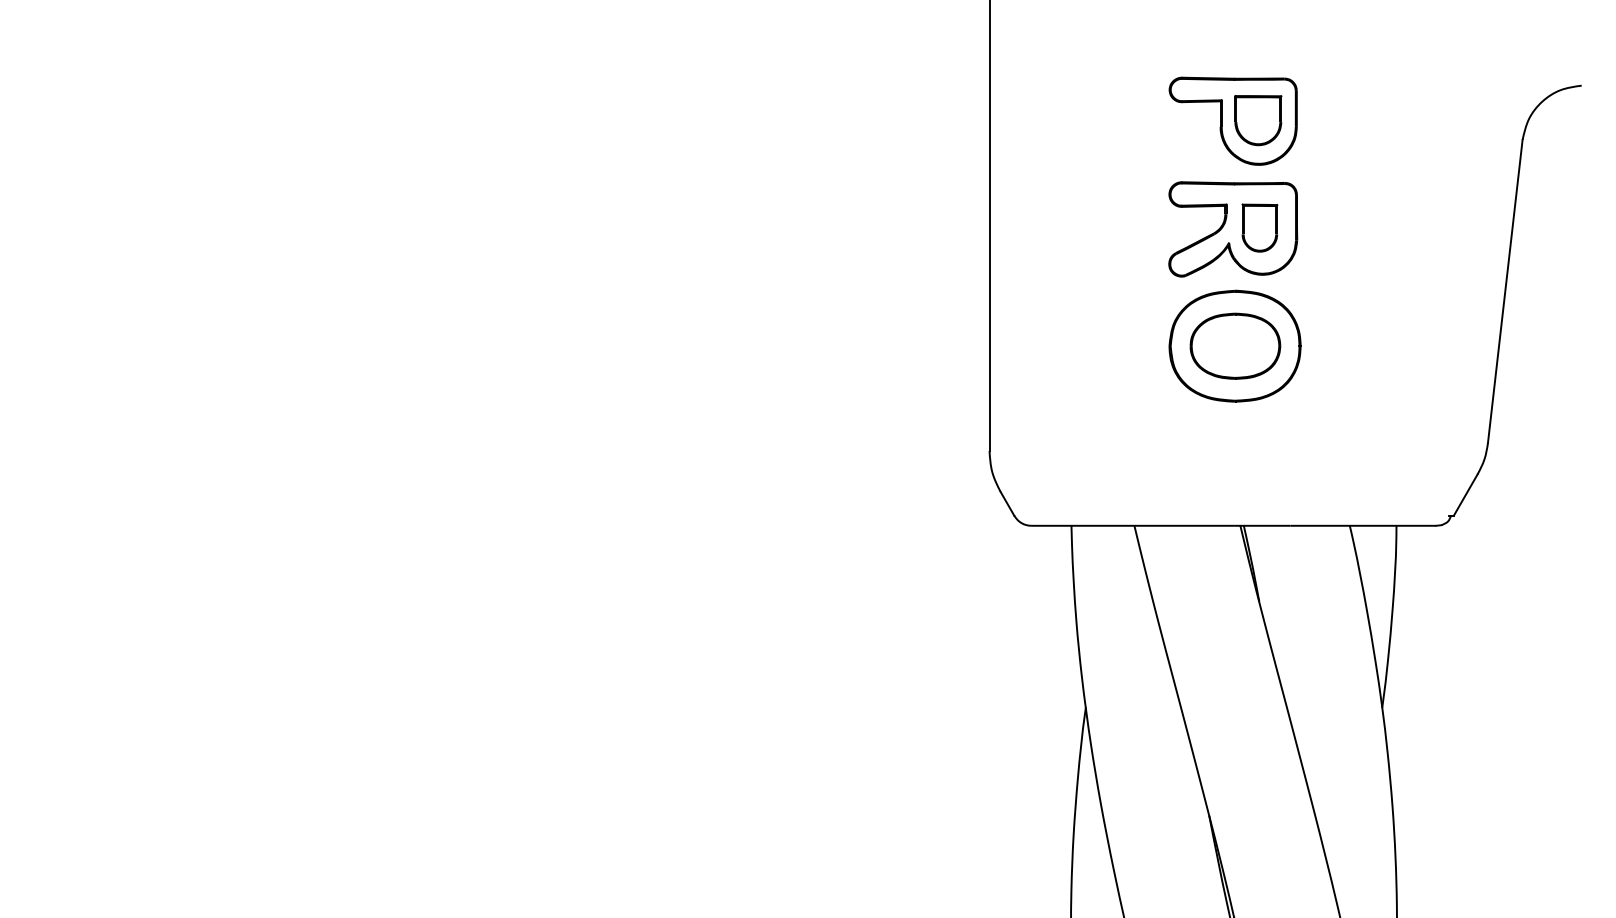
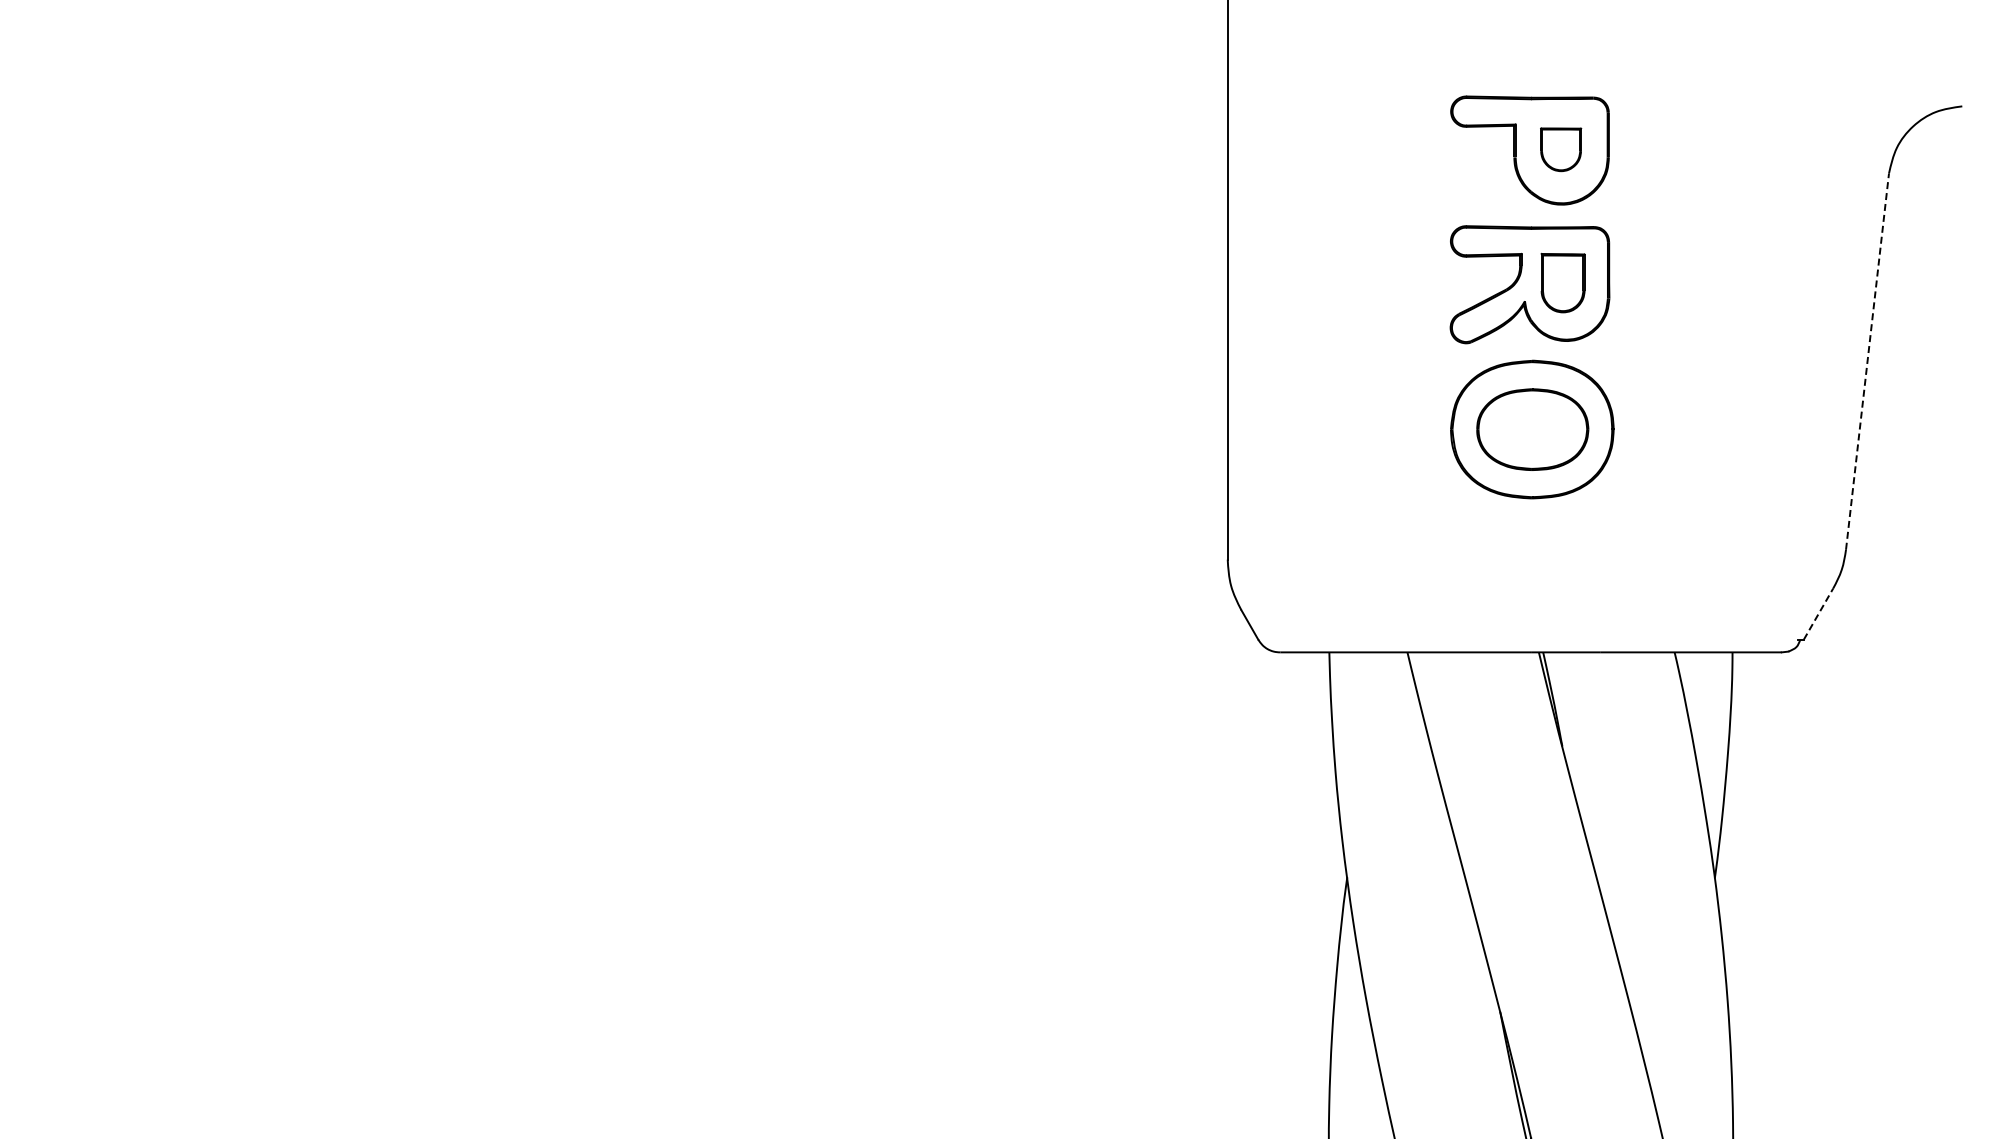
part: (1257, 120) -> (1560, 149), size x0.7
line: (1505, 291) -> (1867, 361), solid -> dashed
line: (1465, 494) -> (1818, 613), solid -> dashed

